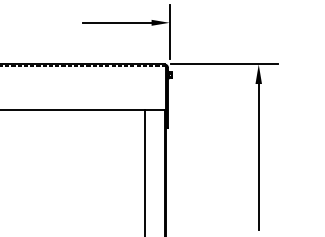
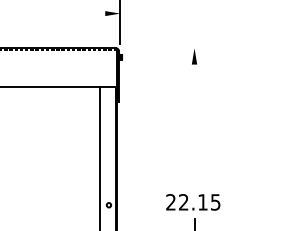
line: (117, 22) -> (76, 13), removed
line: (223, 64) -> (165, 48), removed
line: (258, 157) -> (194, 125), removed

